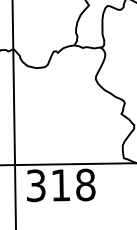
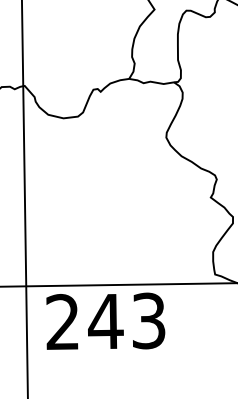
text: (60, 185) -> (105, 321), 318 -> 243

